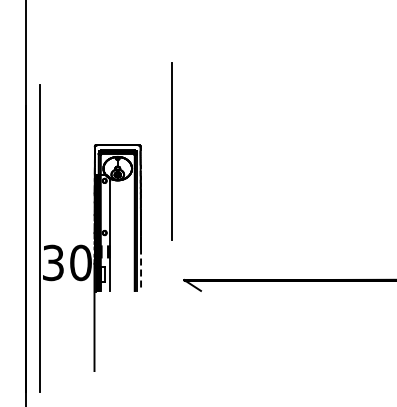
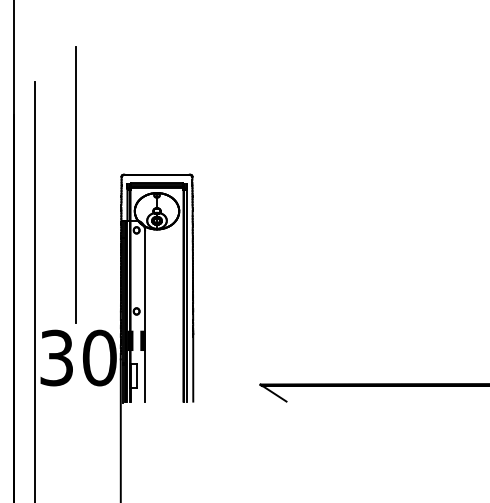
line: (171, 151) -> (75, 184), moved
line: (141, 269) -> (193, 368), dashed -> solid

